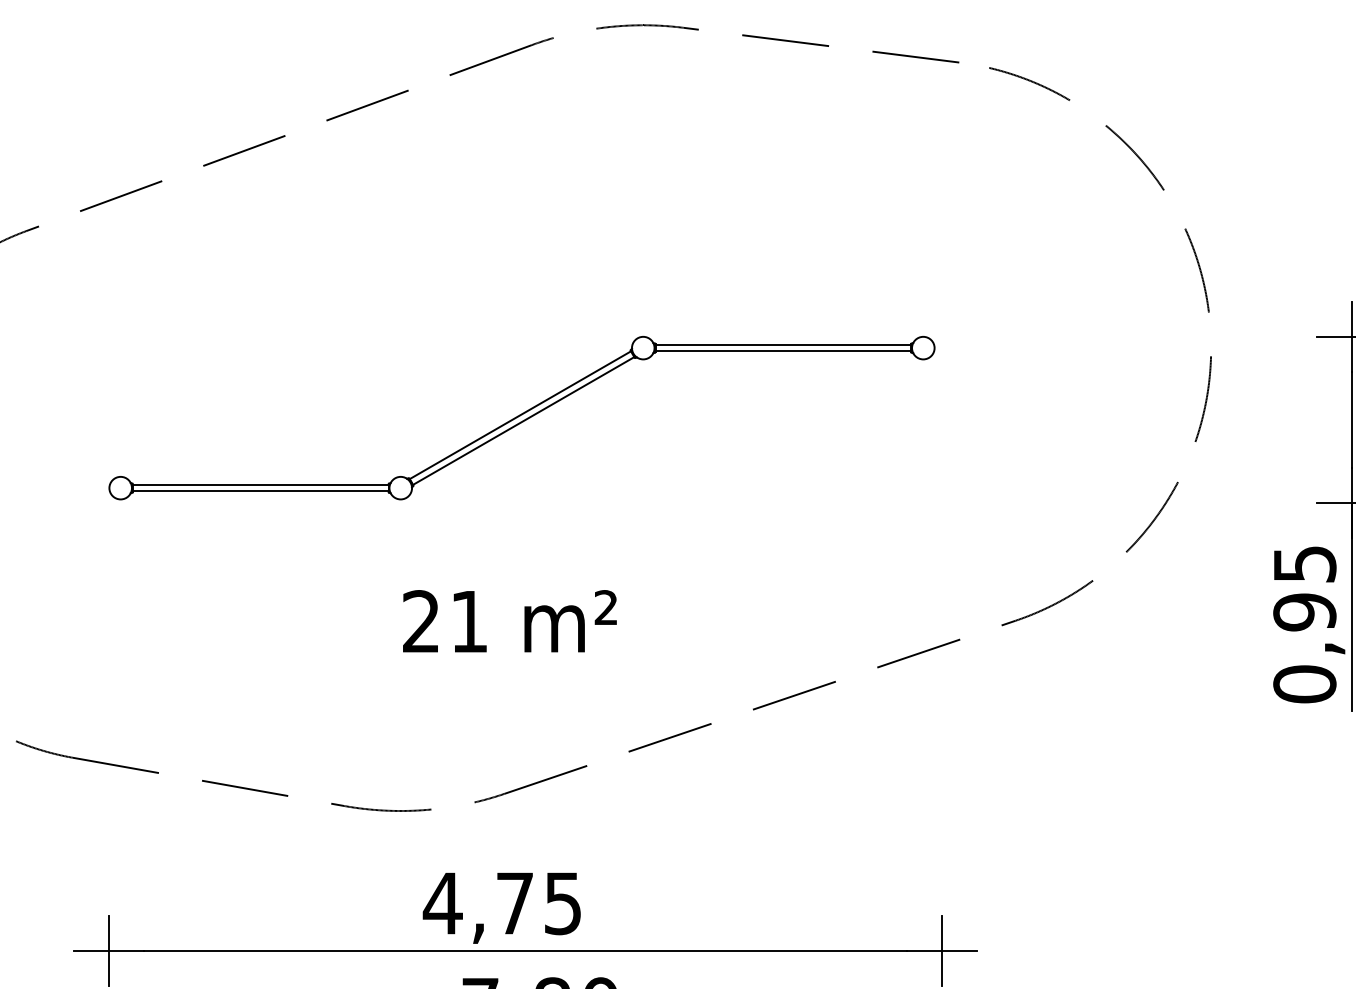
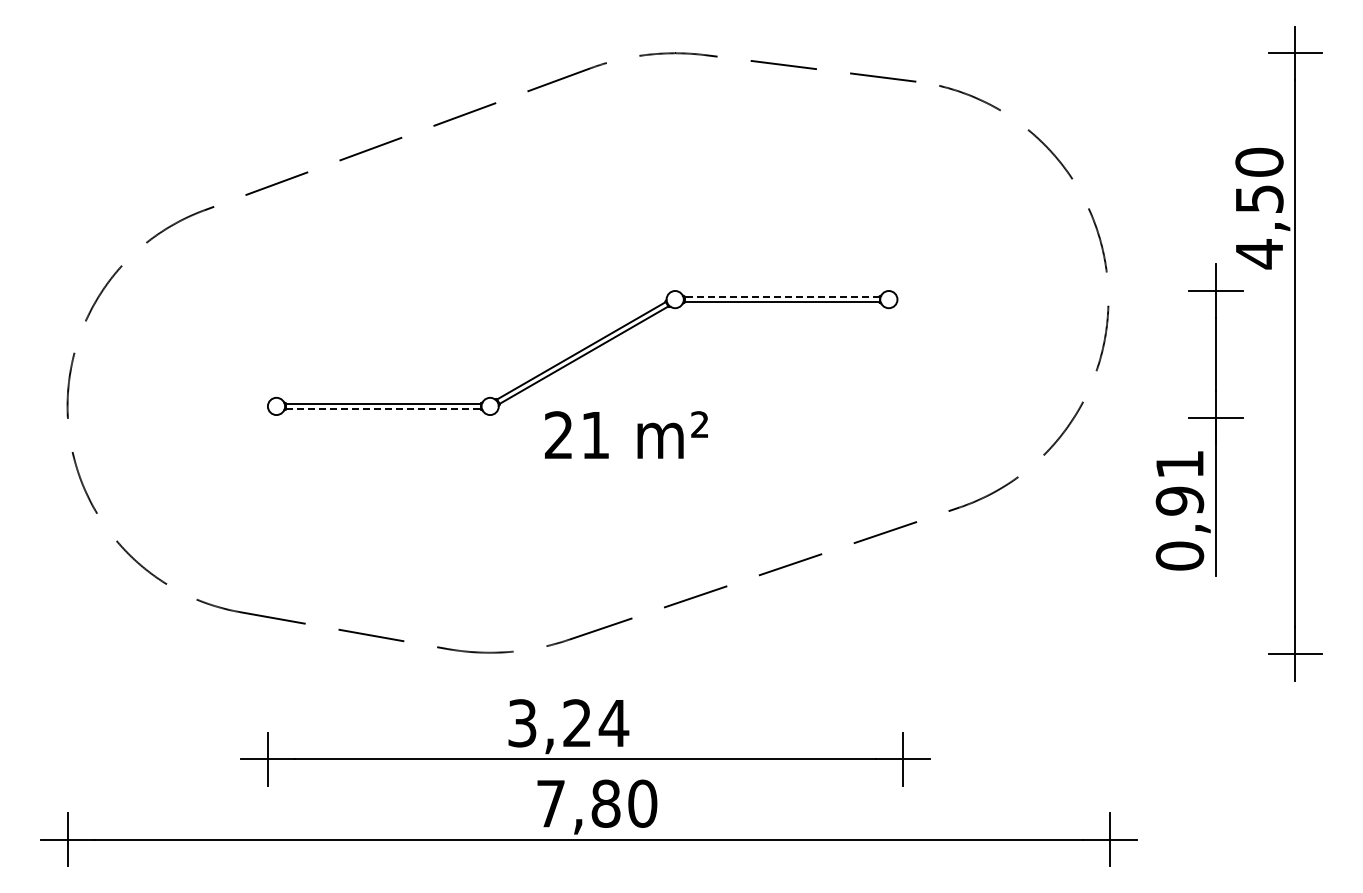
line: (782, 345) -> (781, 297), solid -> dashed
line: (260, 490) -> (383, 408), solid -> dashed
text: (1305, 564) -> (1180, 464), 0,95 -> 0,91
text: (509, 620) -> (626, 434), moved
text: (503, 903) -> (568, 723), 4,75 -> 3,24

